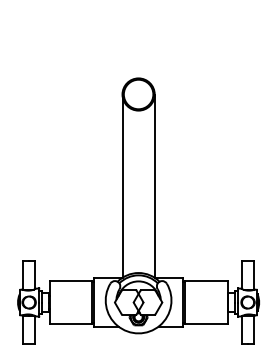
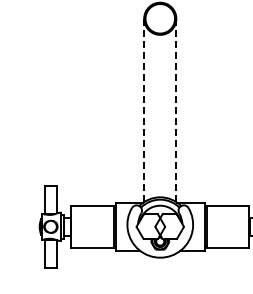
line: (122, 186) -> (144, 110), solid -> dashed
line: (154, 186) -> (176, 110), solid -> dashed

